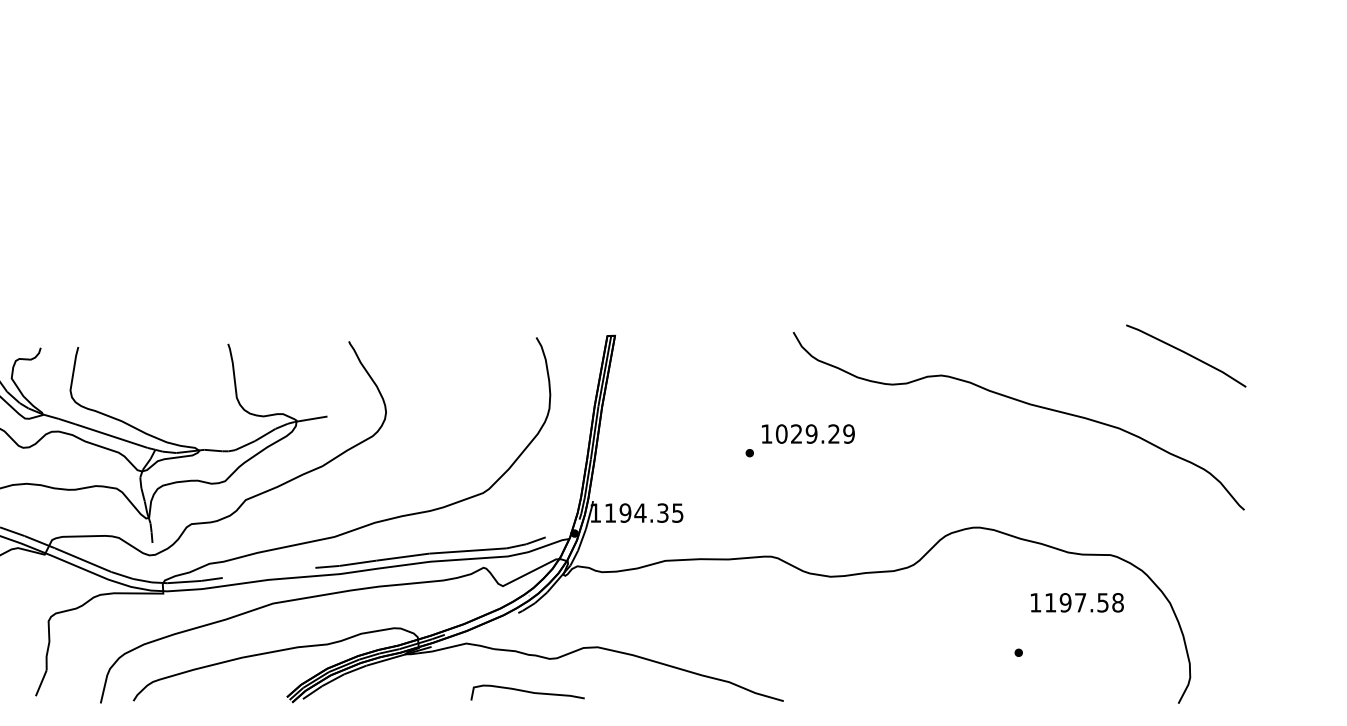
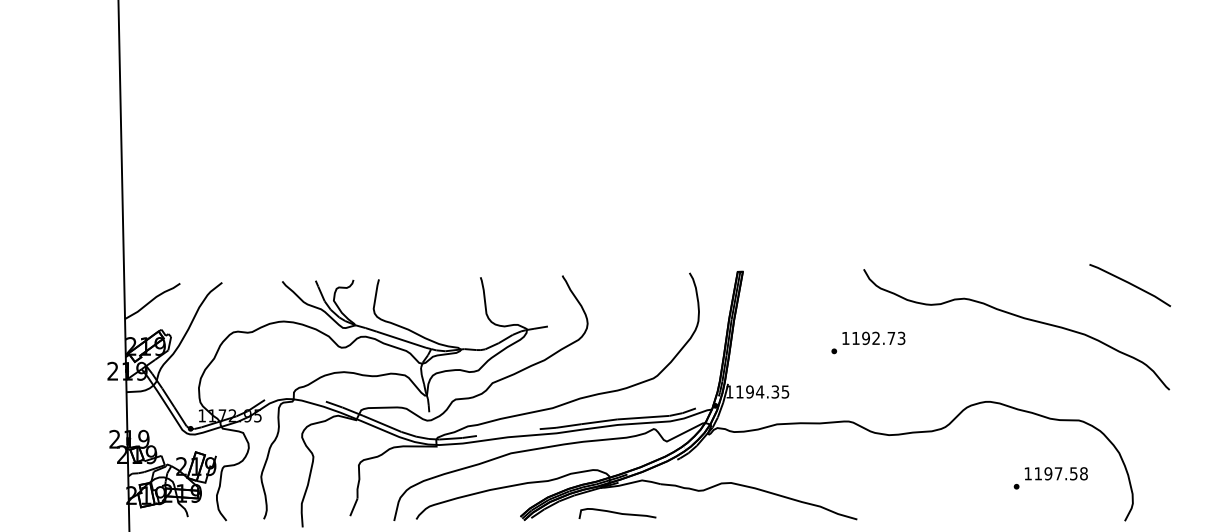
text: (815, 434) -> (878, 338), 1029.29 -> 1192.73
text: (1076, 602) -> (1055, 473), moved
curve: (527, 692) -> (617, 513), moved

